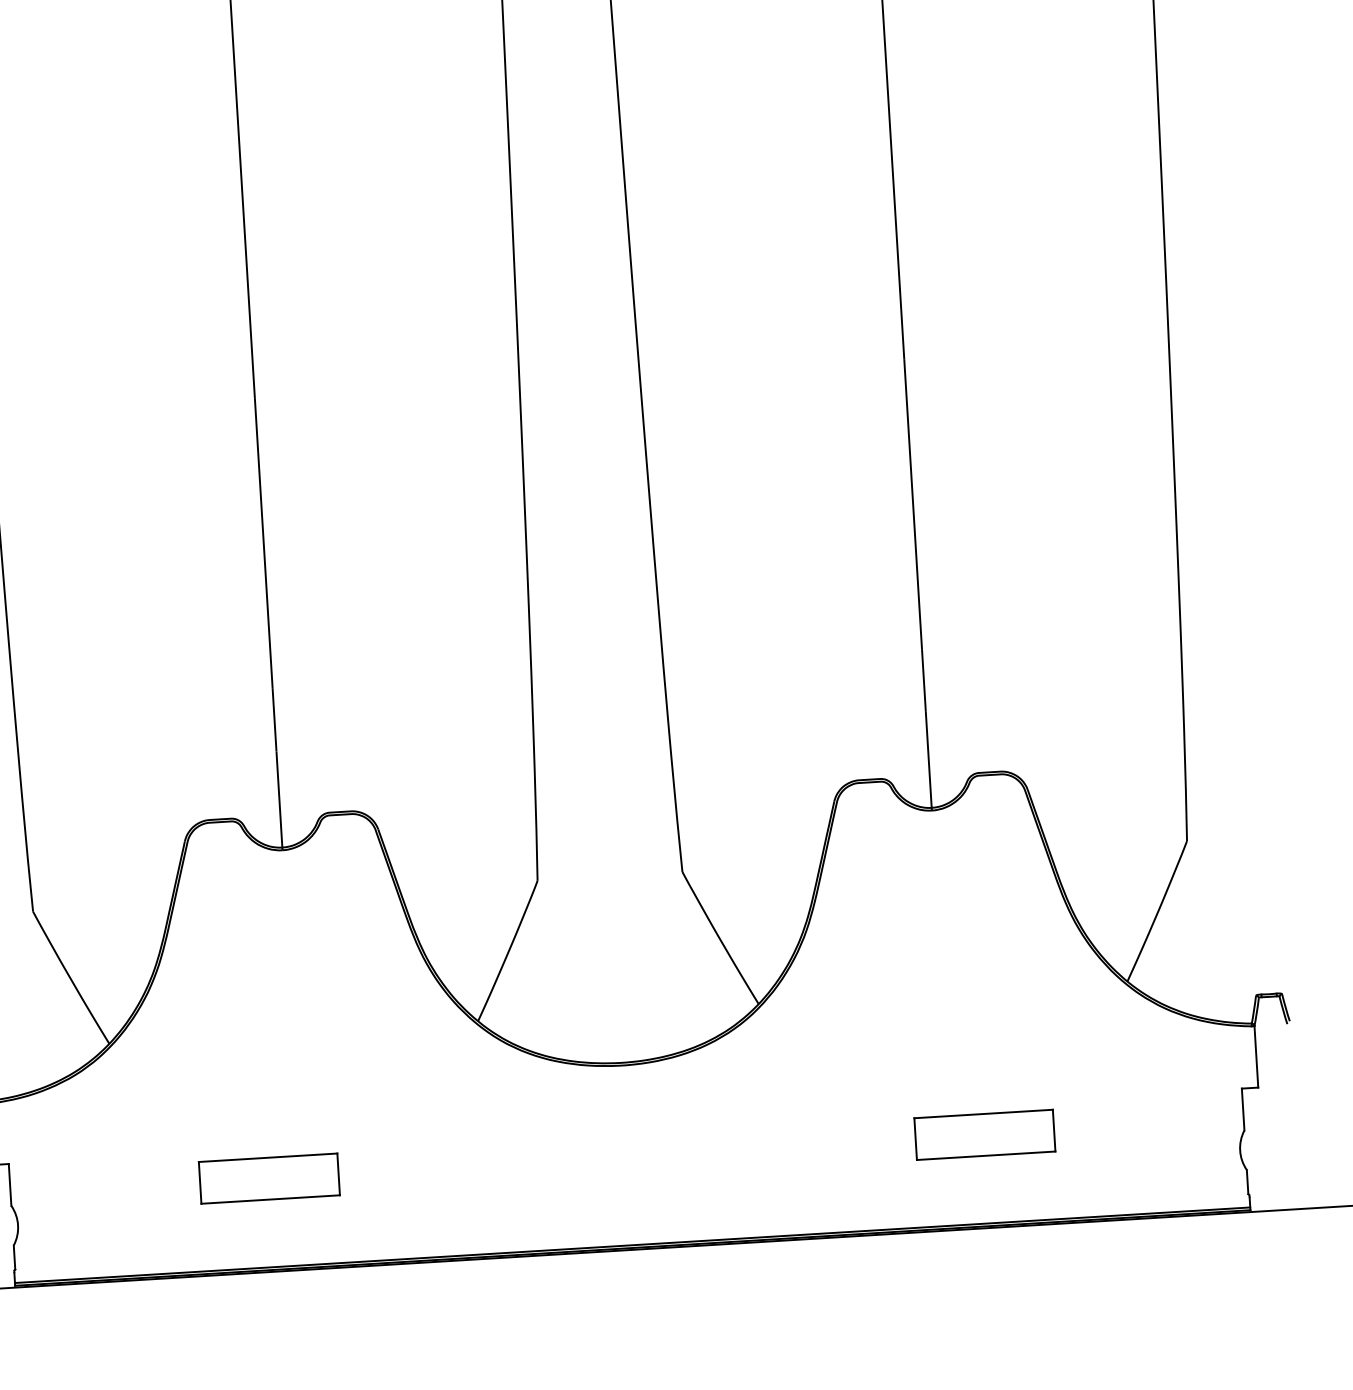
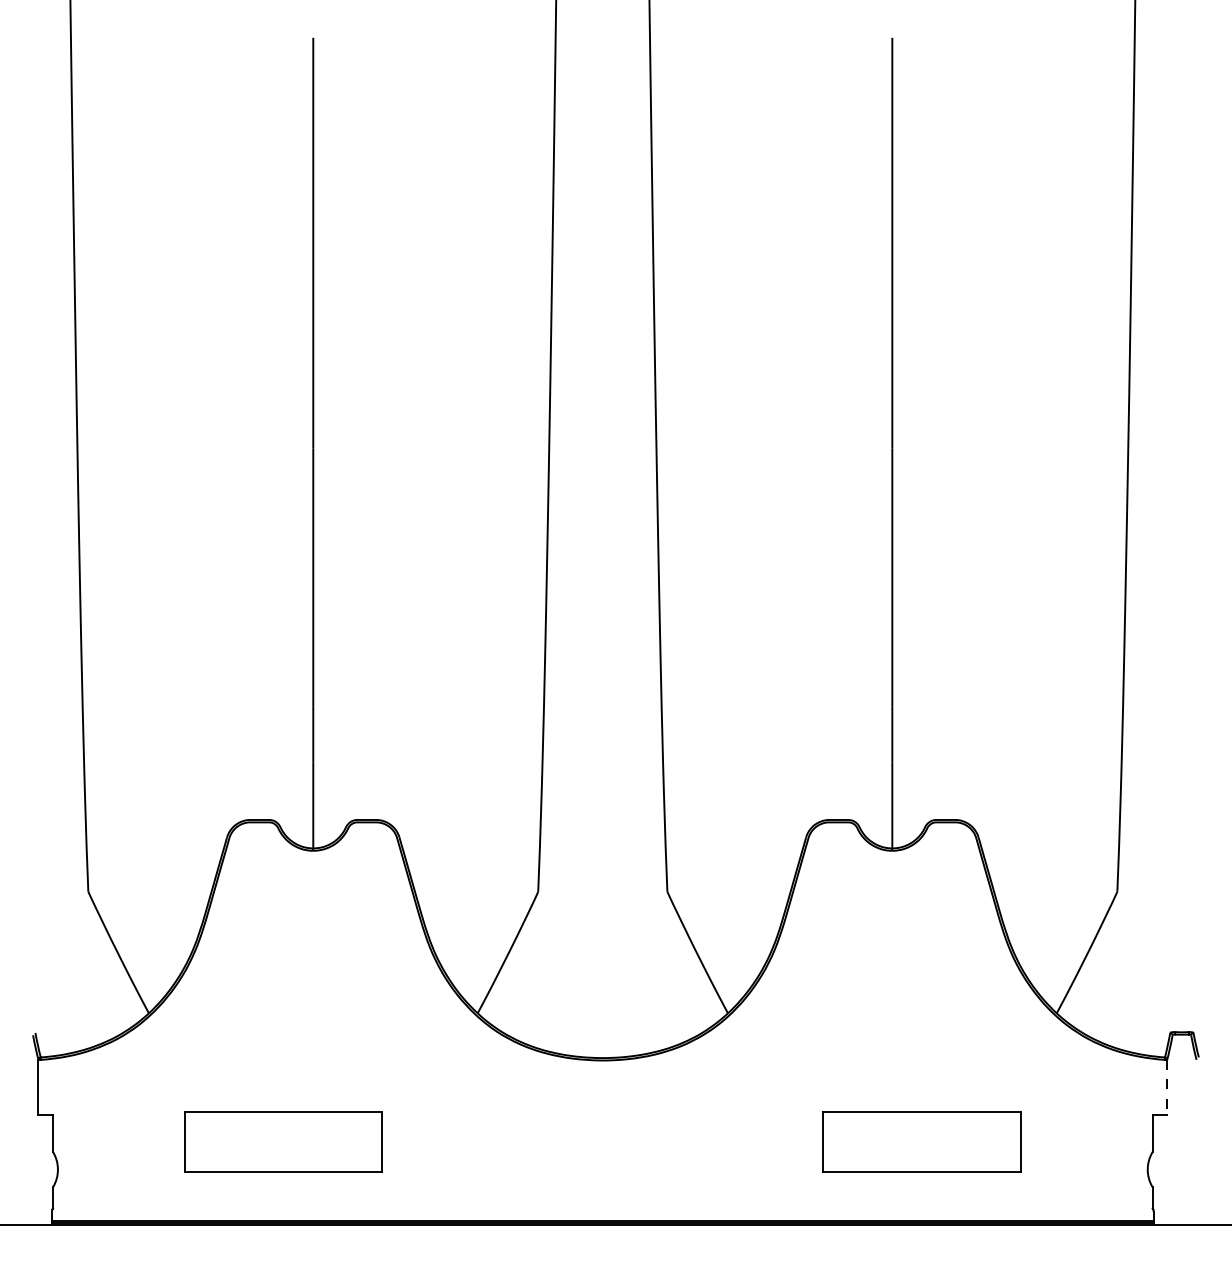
line: (1256, 1057) -> (1167, 1087), solid -> dashed
part: (984, 1134) -> (921, 1141), size x1.6
part: (269, 1178) -> (283, 1141), size x1.6

